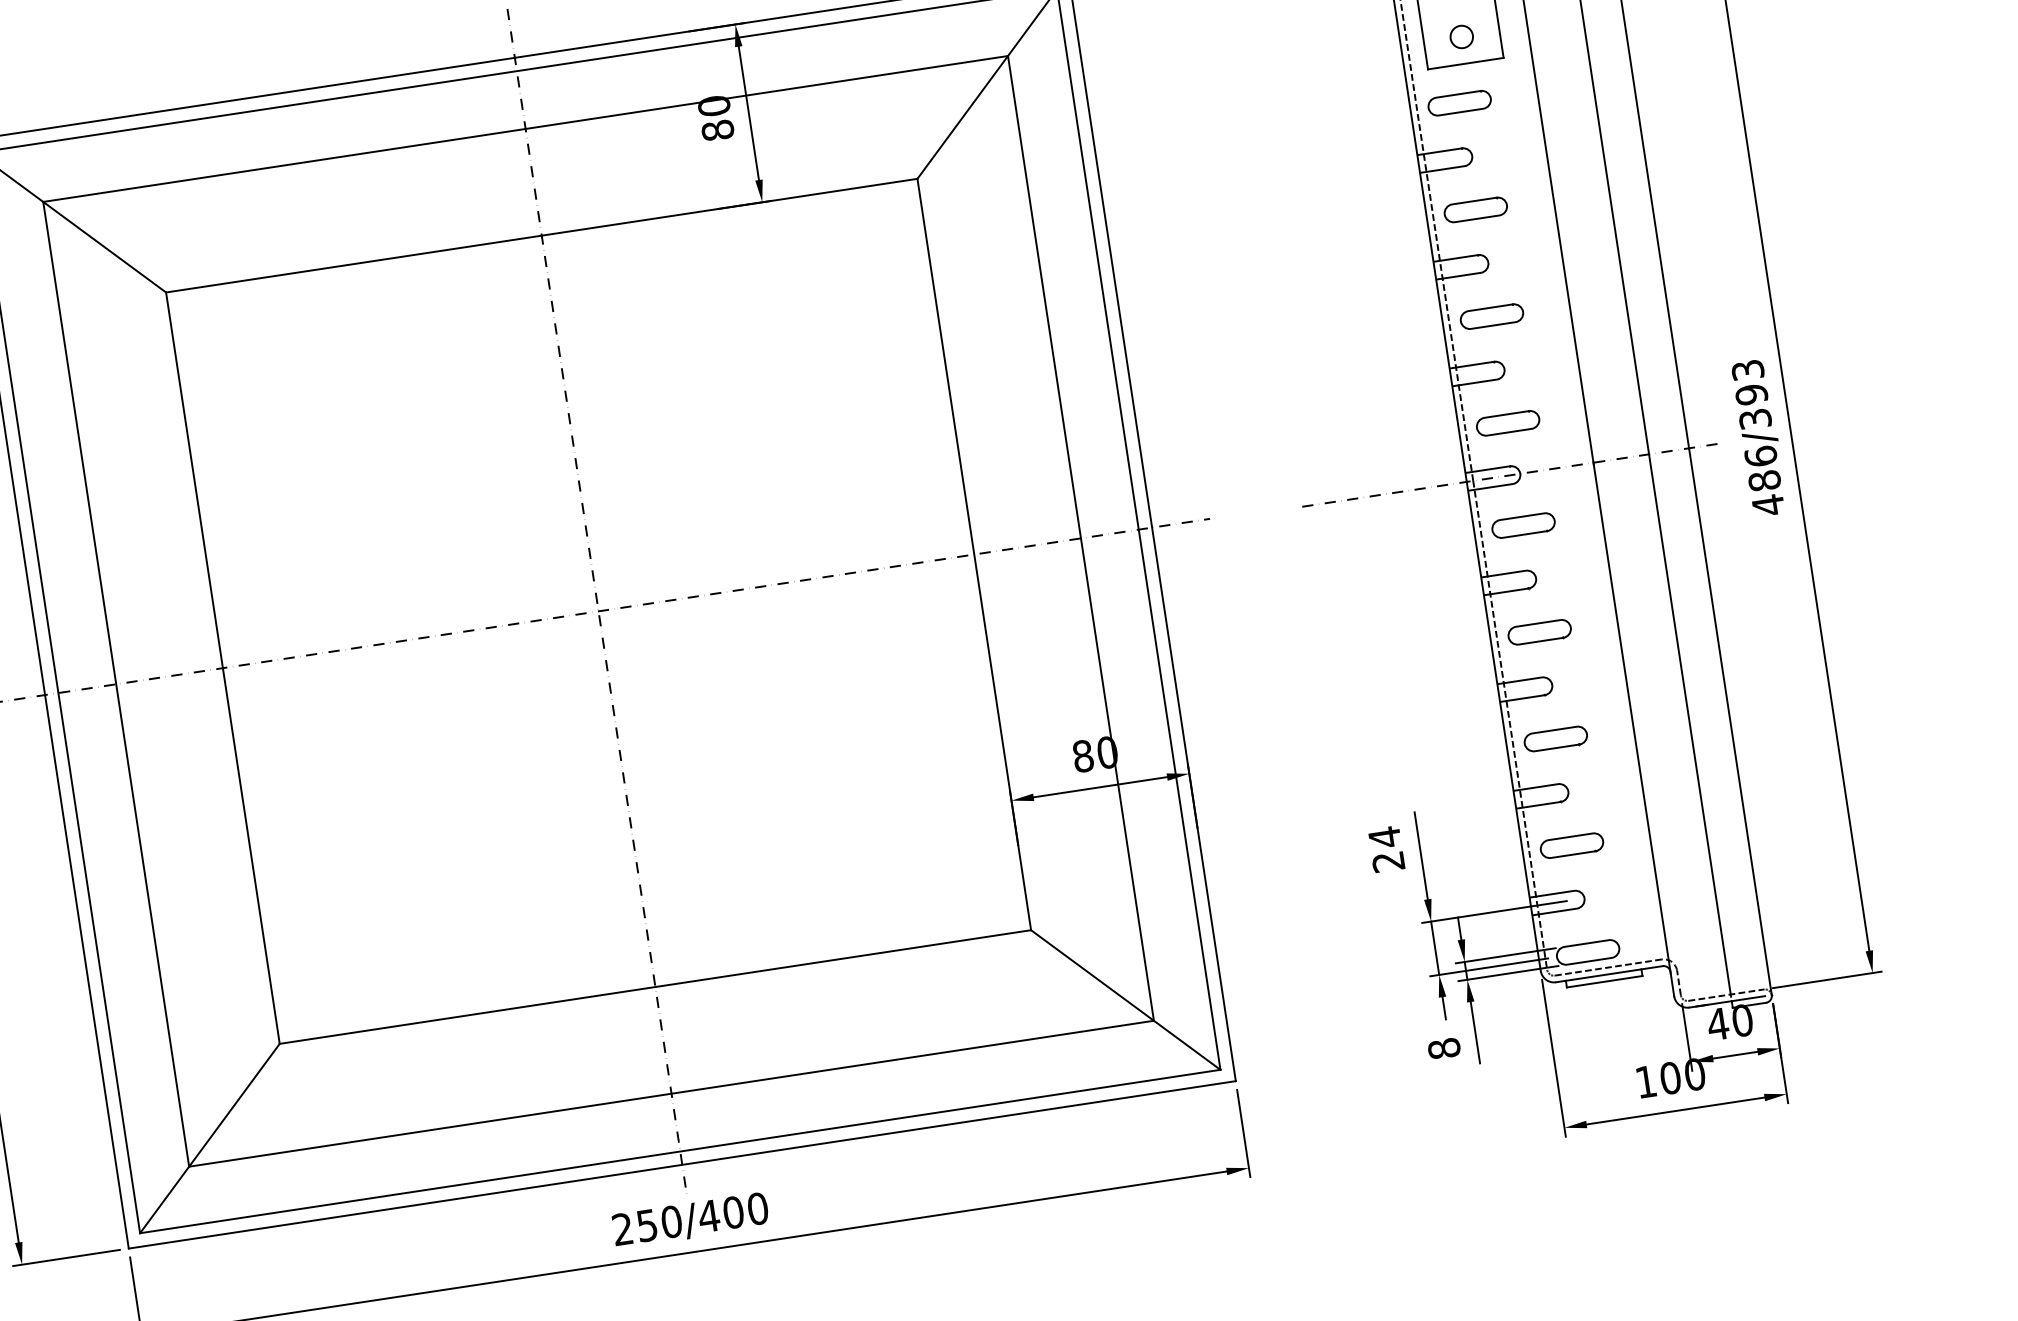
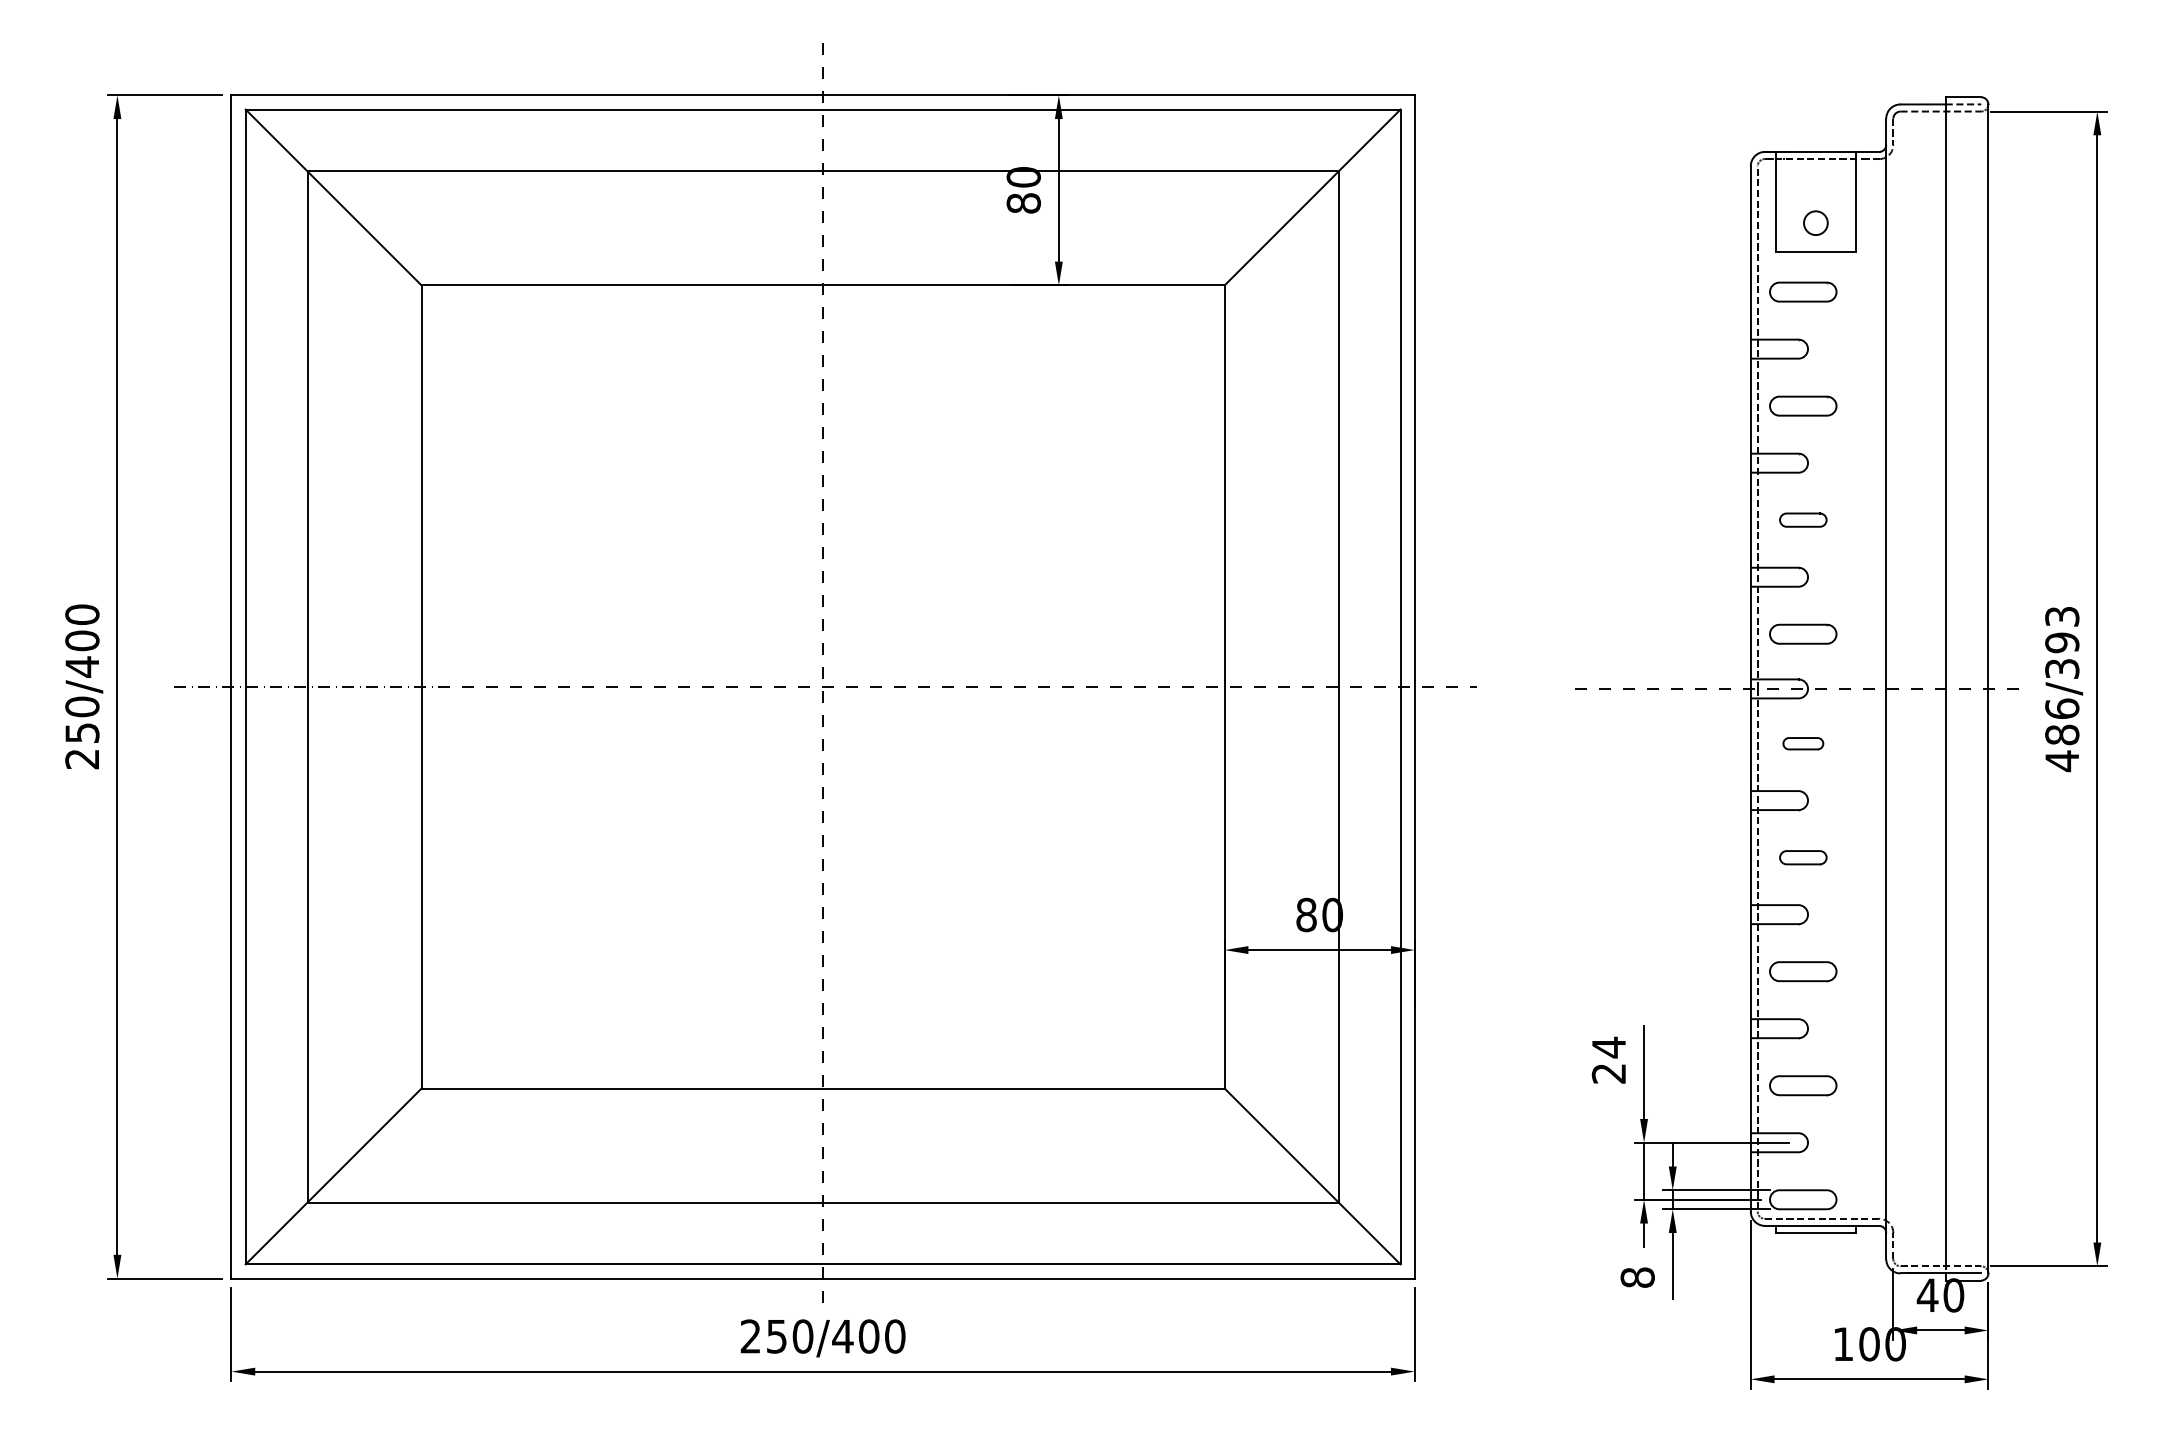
part: (1492, 315) -> (1803, 519), size x0.7
part: (1523, 525) -> (1803, 743), size x0.6
part: (1539, 632) -> (1803, 857), size x0.7

